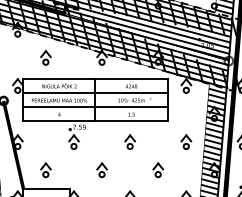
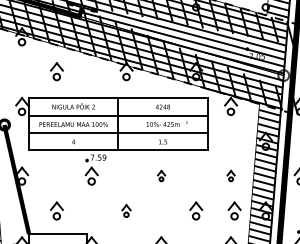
part: (130, 141) -> (161, 175), size x0.6
part: (186, 141) -> (231, 175), size x0.6
part: (101, 170) -> (125, 211), size x0.7
part: (189, 170) -> (234, 211), added

